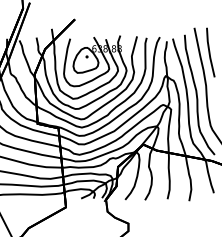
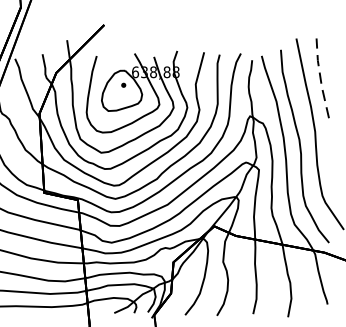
line: (209, 52) -> (320, 78), solid -> dashed

